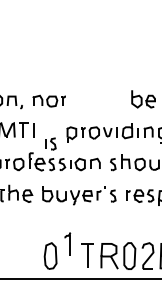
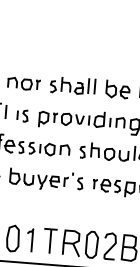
part: (97, 99) -> (72, 86), added
part: (50, 143) -> (22, 115), moved
part: (67, 243) -> (29, 239), moved

